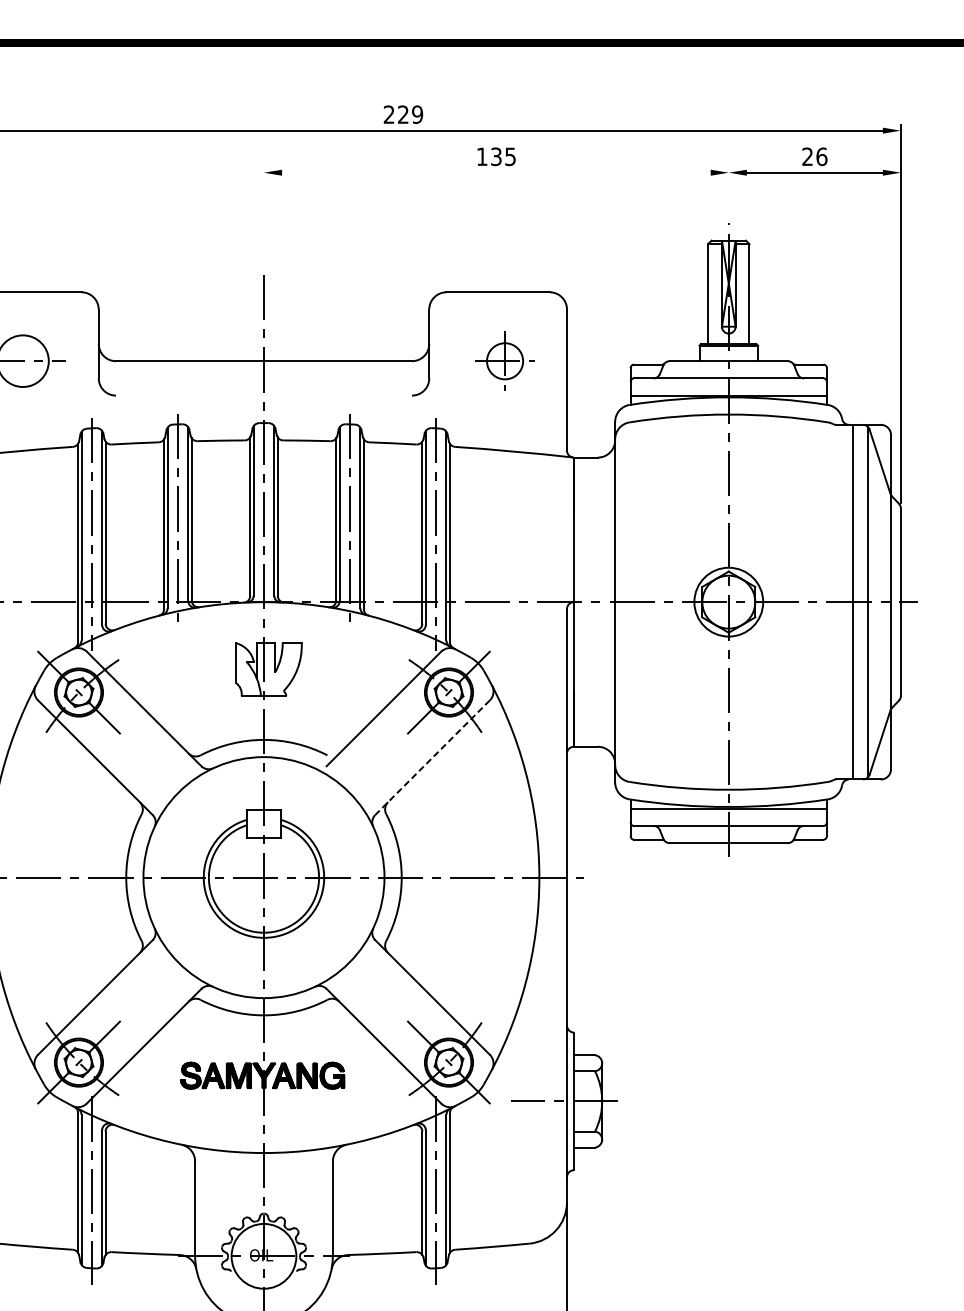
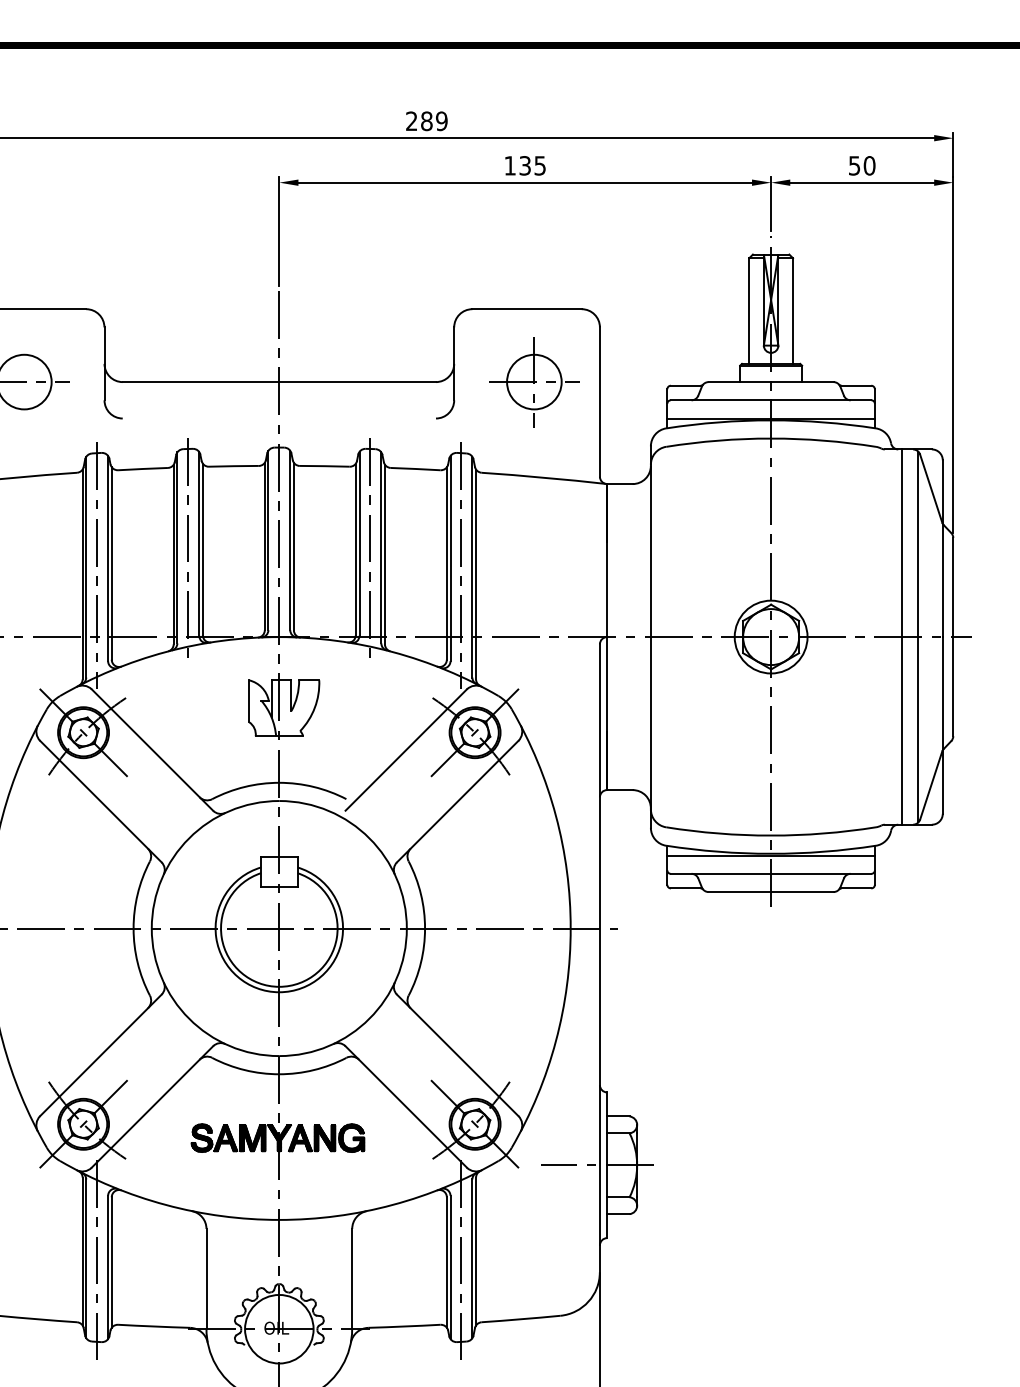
text: (403, 114) -> (426, 121), 229 -> 289
text: (815, 156) -> (862, 165), 26 -> 50
line: (496, 172) -> (525, 182), added
line: (729, 192) -> (771, 203), added
line: (264, 218) -> (279, 231), added
part: (505, 361) -> (534, 382), size x1.43
line: (432, 757) -> (457, 801), dashed -> solid

